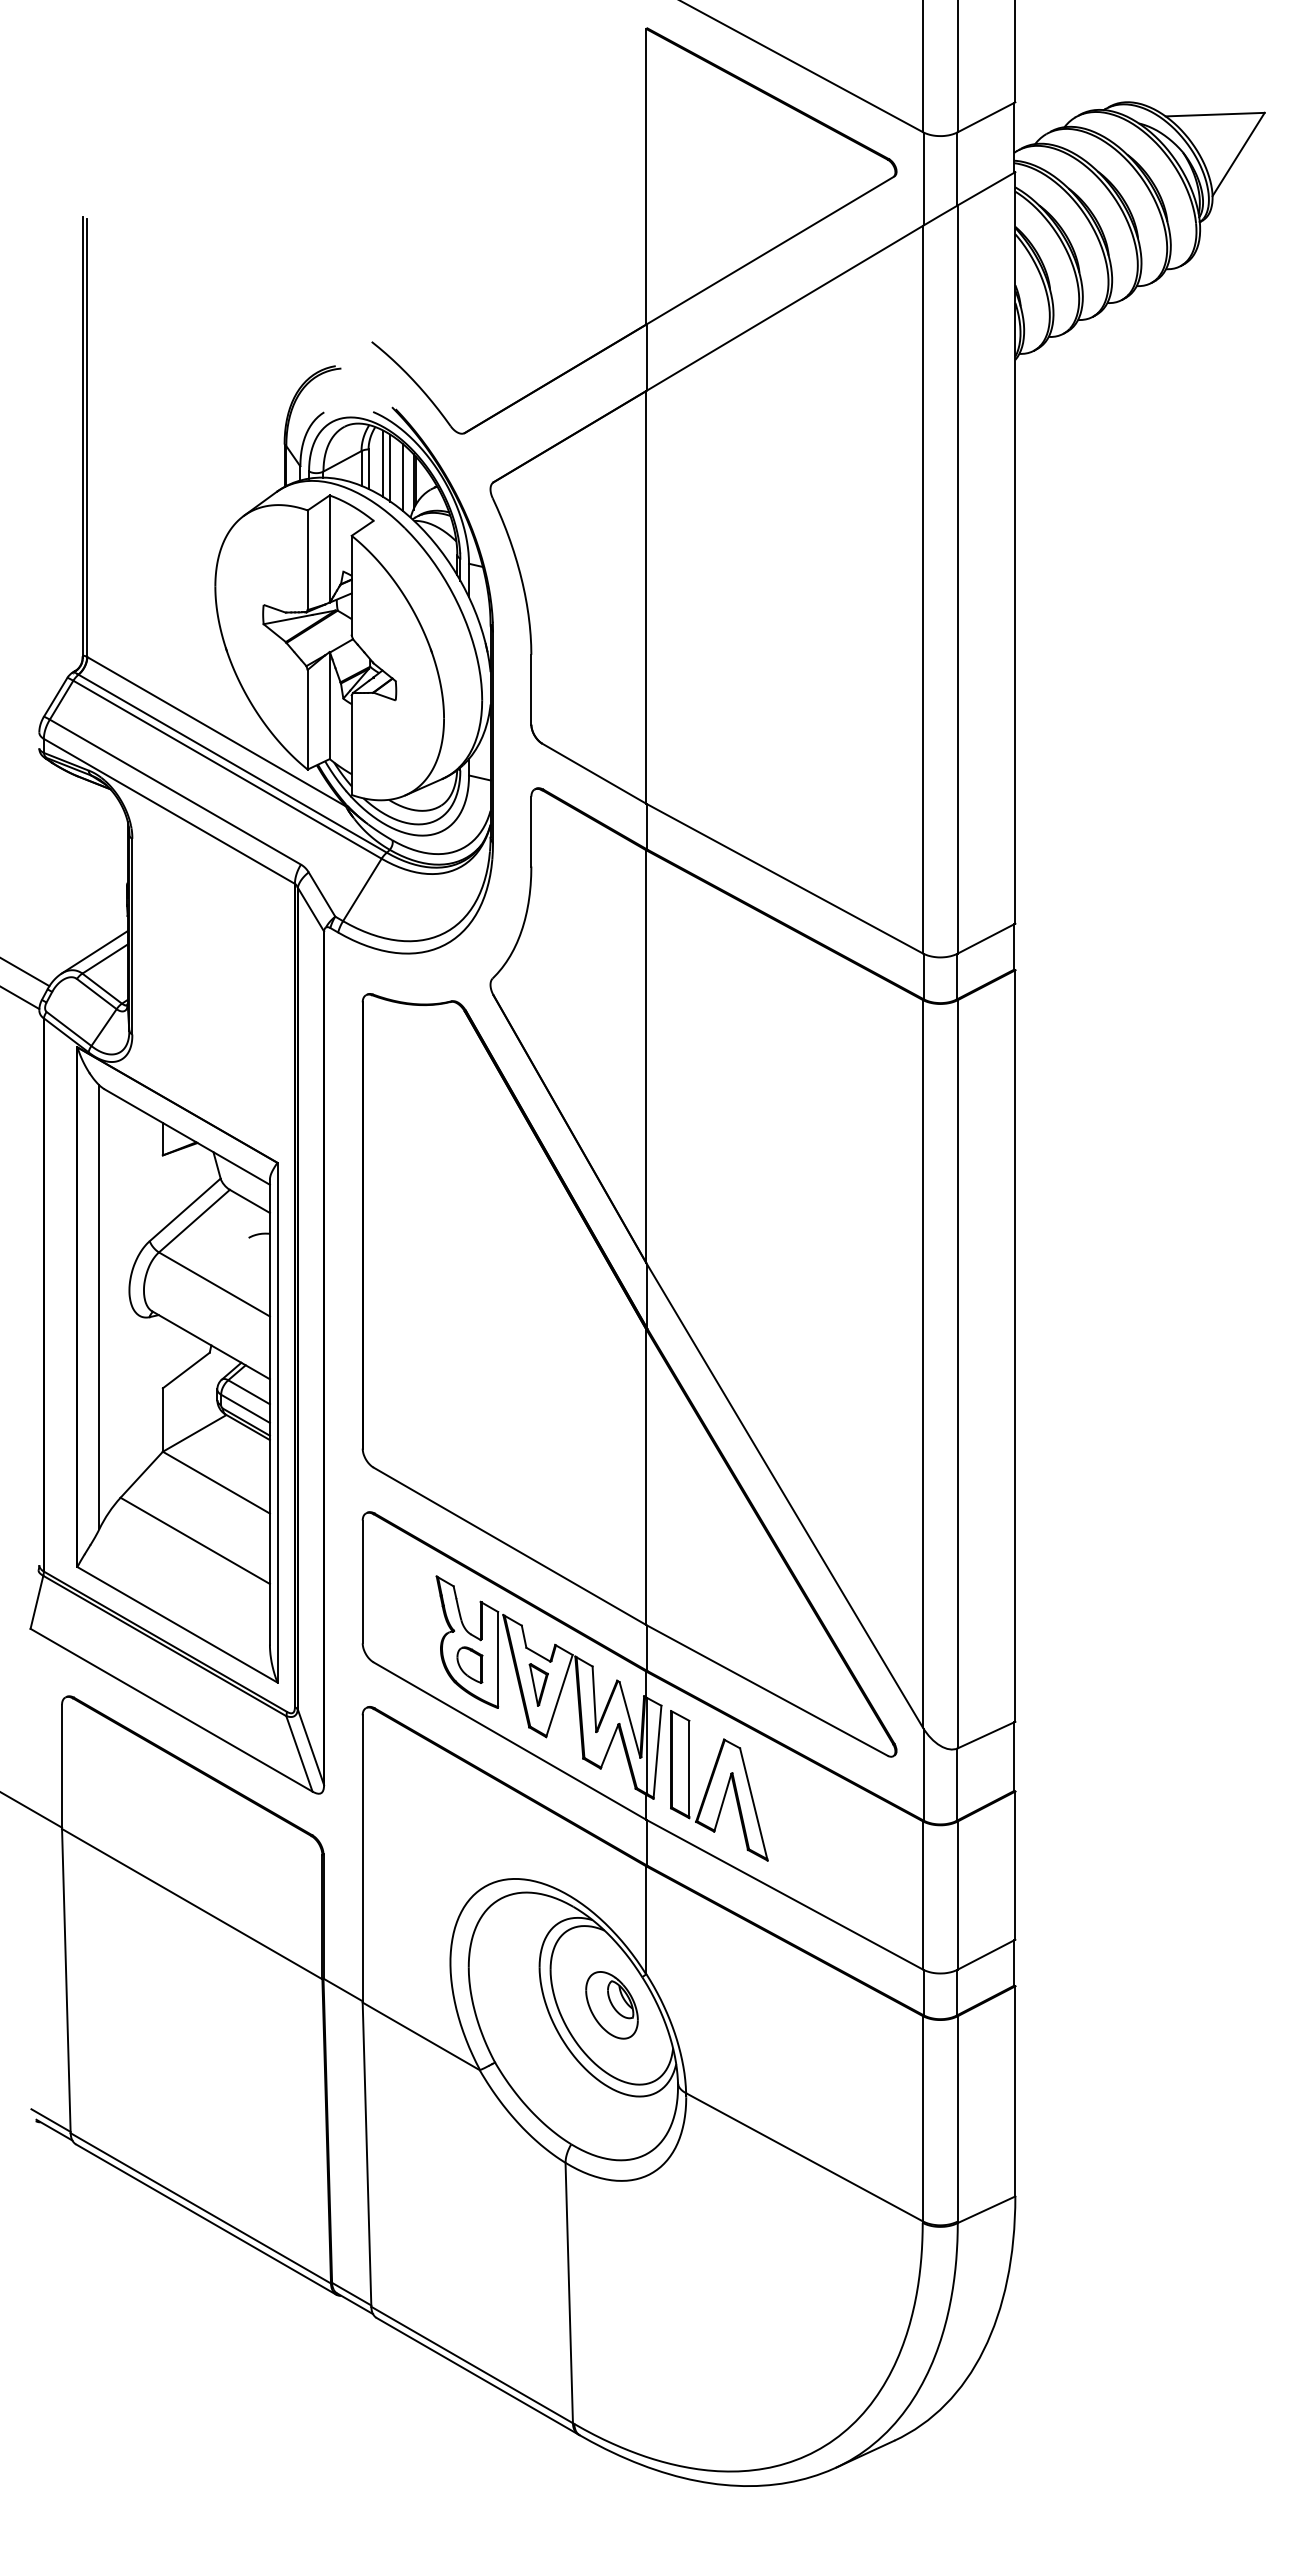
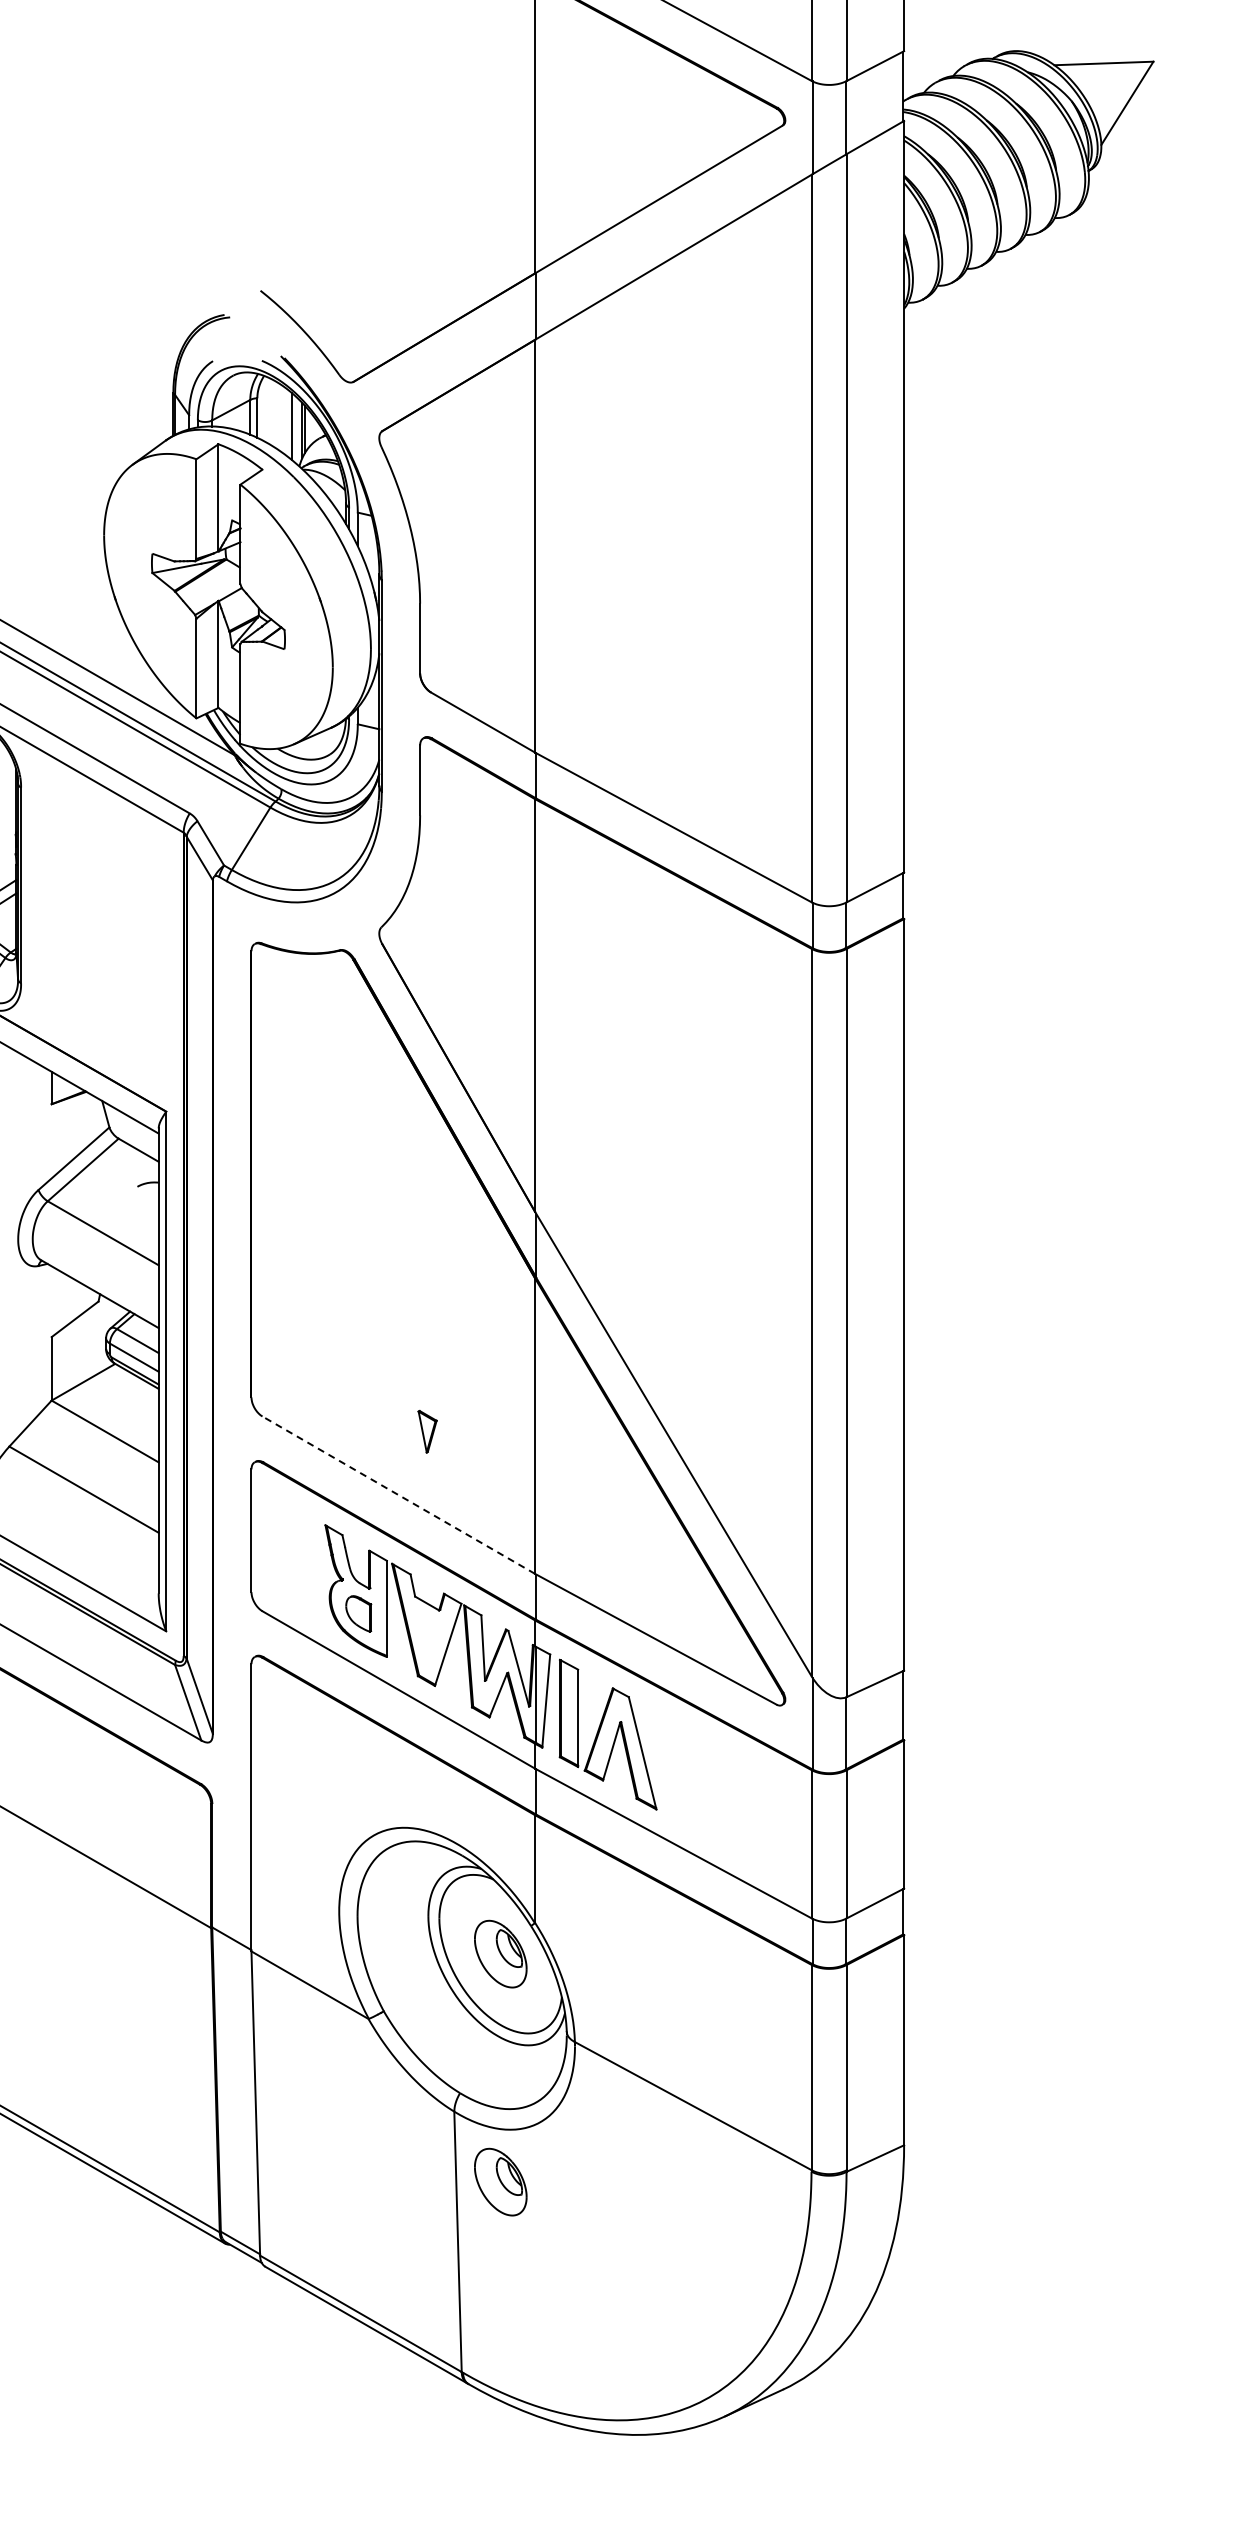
line: (383, 463) -> (272, 412), removed
line: (390, 467) -> (279, 416), removed
line: (509, 1546) -> (398, 1495), solid -> dashed
part: (538, 1684) -> (427, 1431), moved
part: (611, 2233) -> (500, 2182), added

